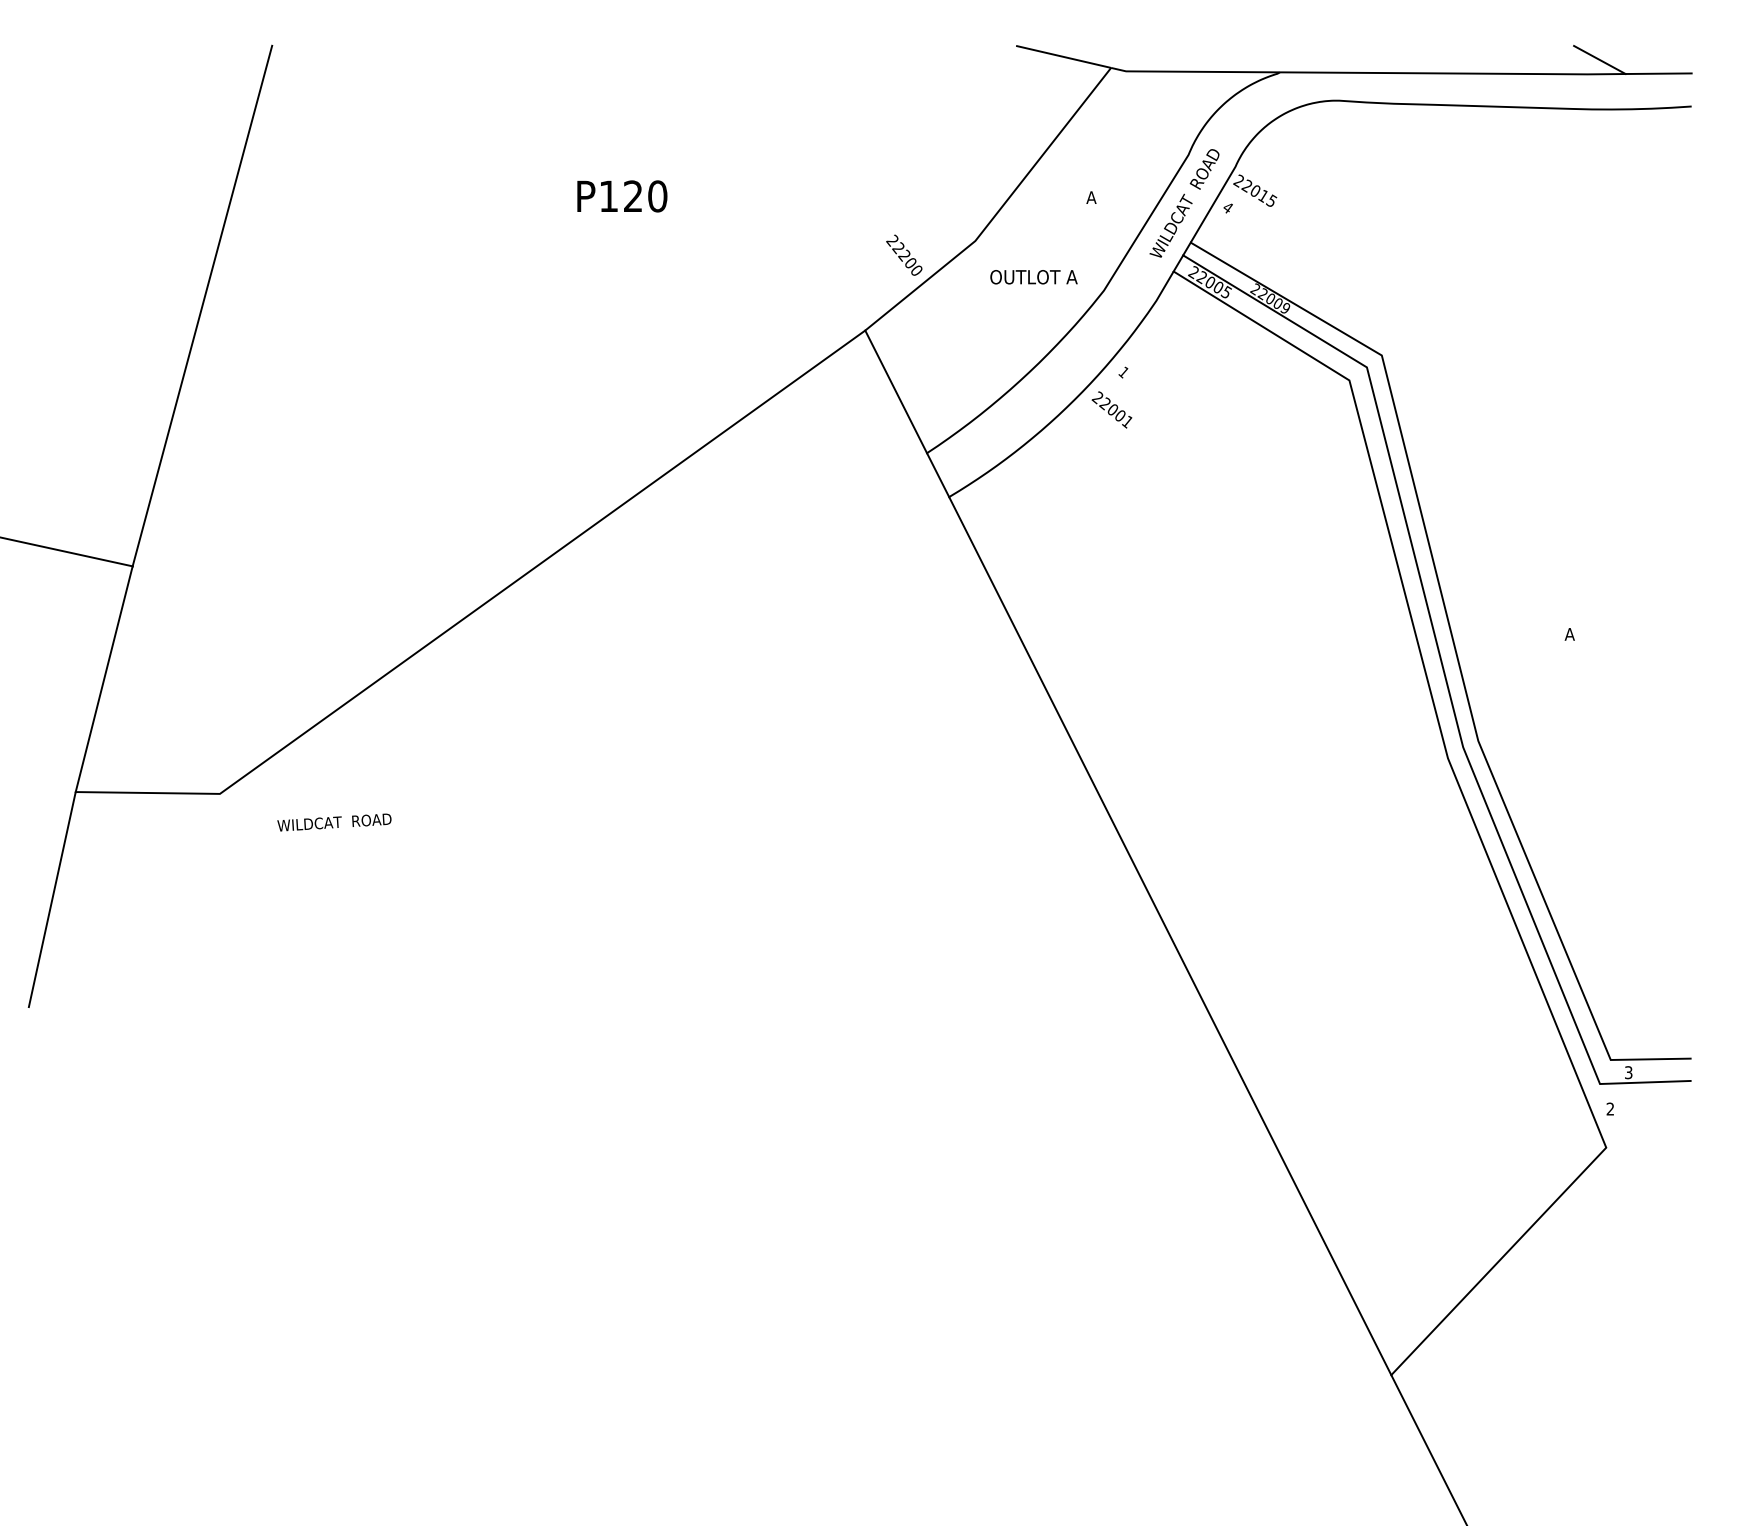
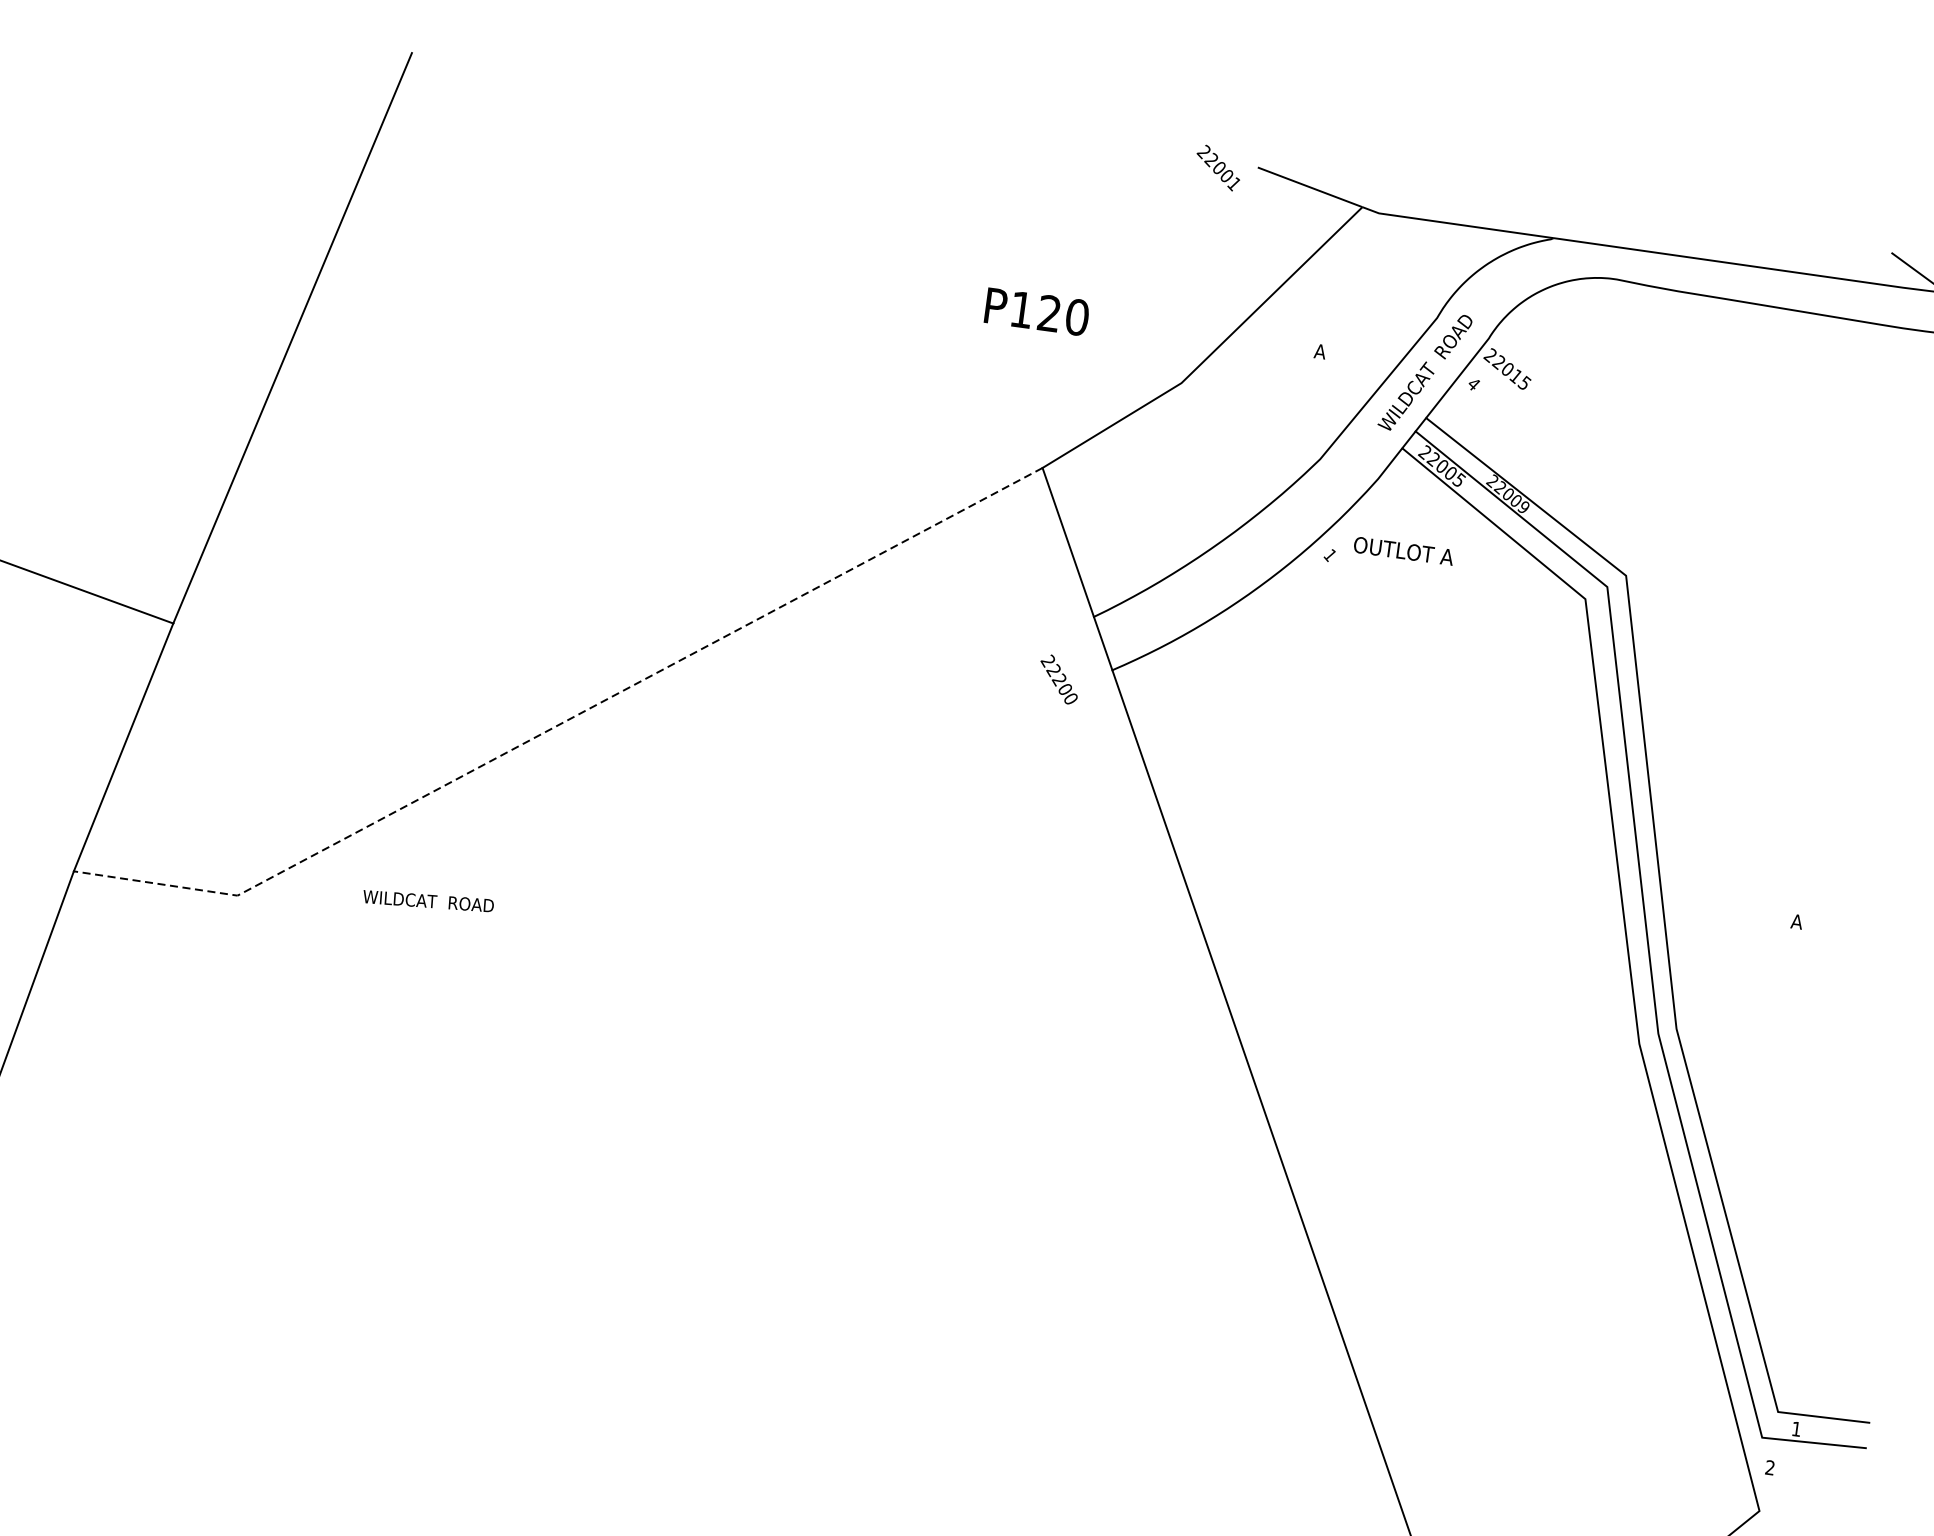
text: (622, 196) -> (1037, 312), moved
text: (904, 254) -> (1059, 678), moved
text: (1033, 277) -> (1403, 551), moved
text: (1111, 409) -> (1217, 167), moved
line: (482, 605) -> (565, 721), solid -> dashed
text: (334, 822) -> (428, 901), moved
text: (1628, 1072) -> (1796, 1428), 3 -> 1

